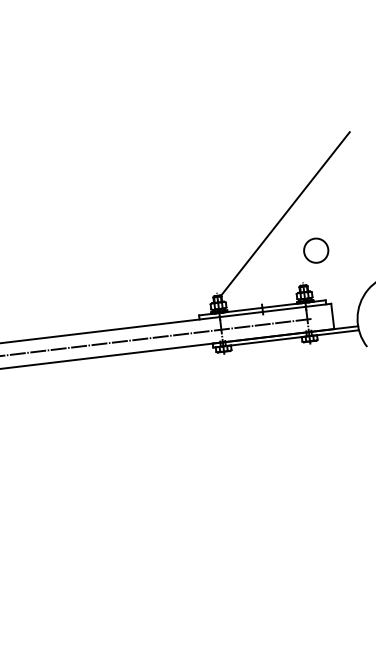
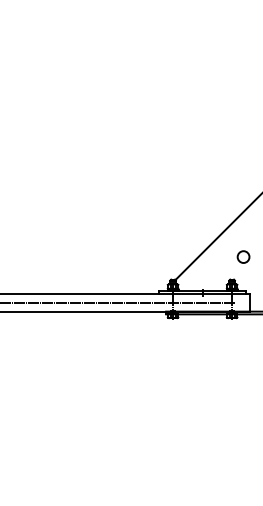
circle: (315, 249) -> (243, 256), size x0.71

